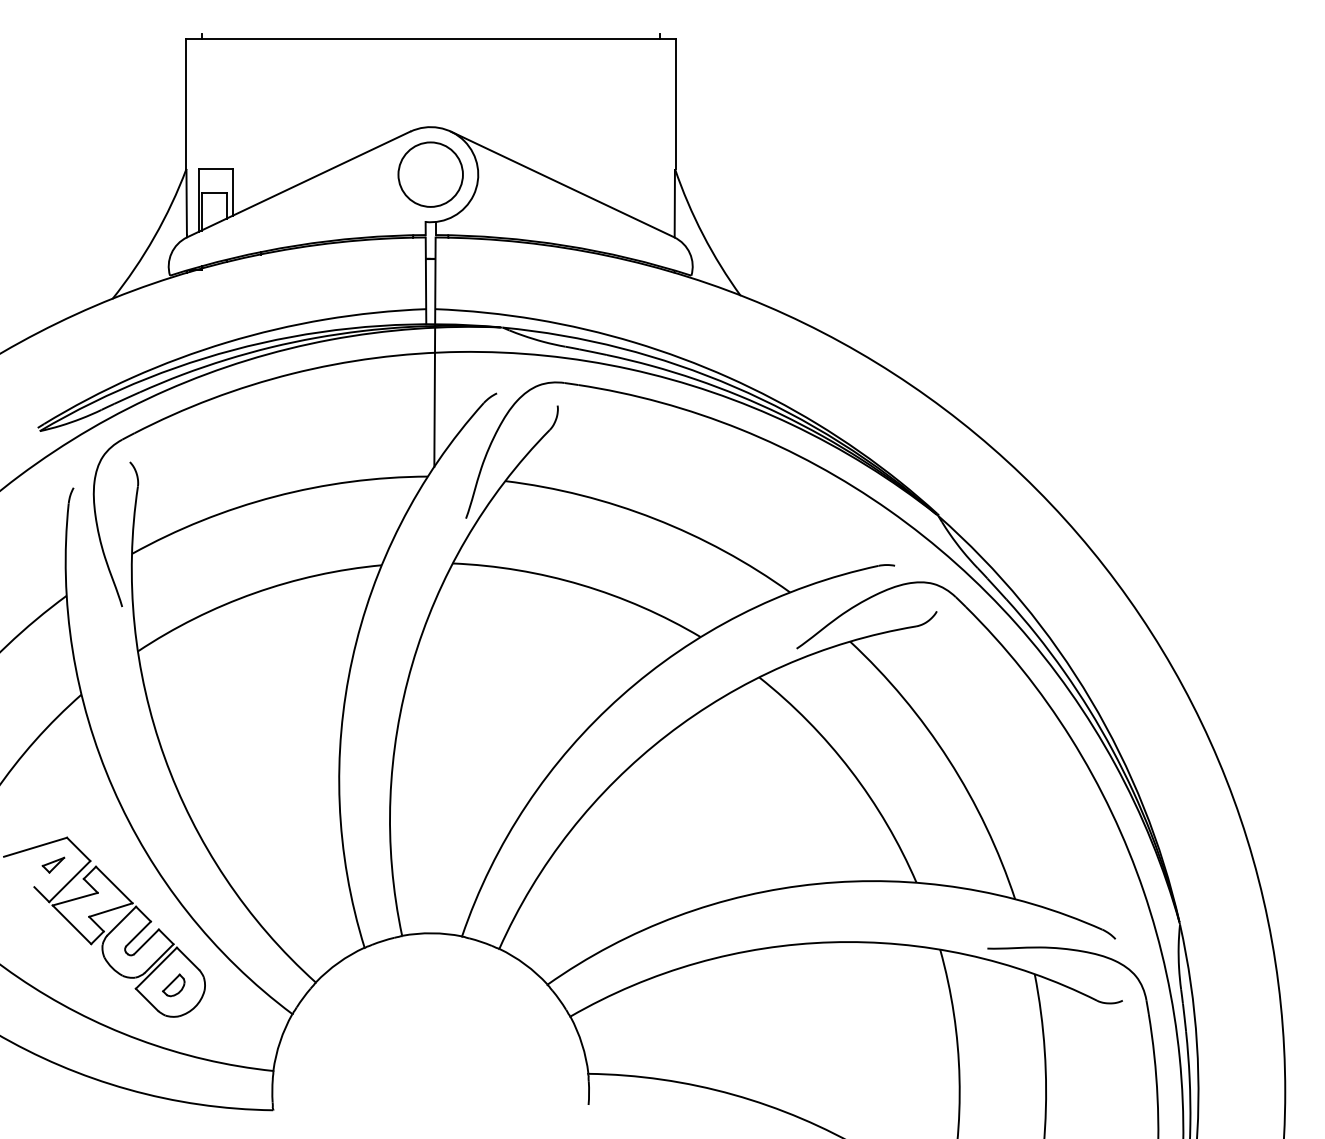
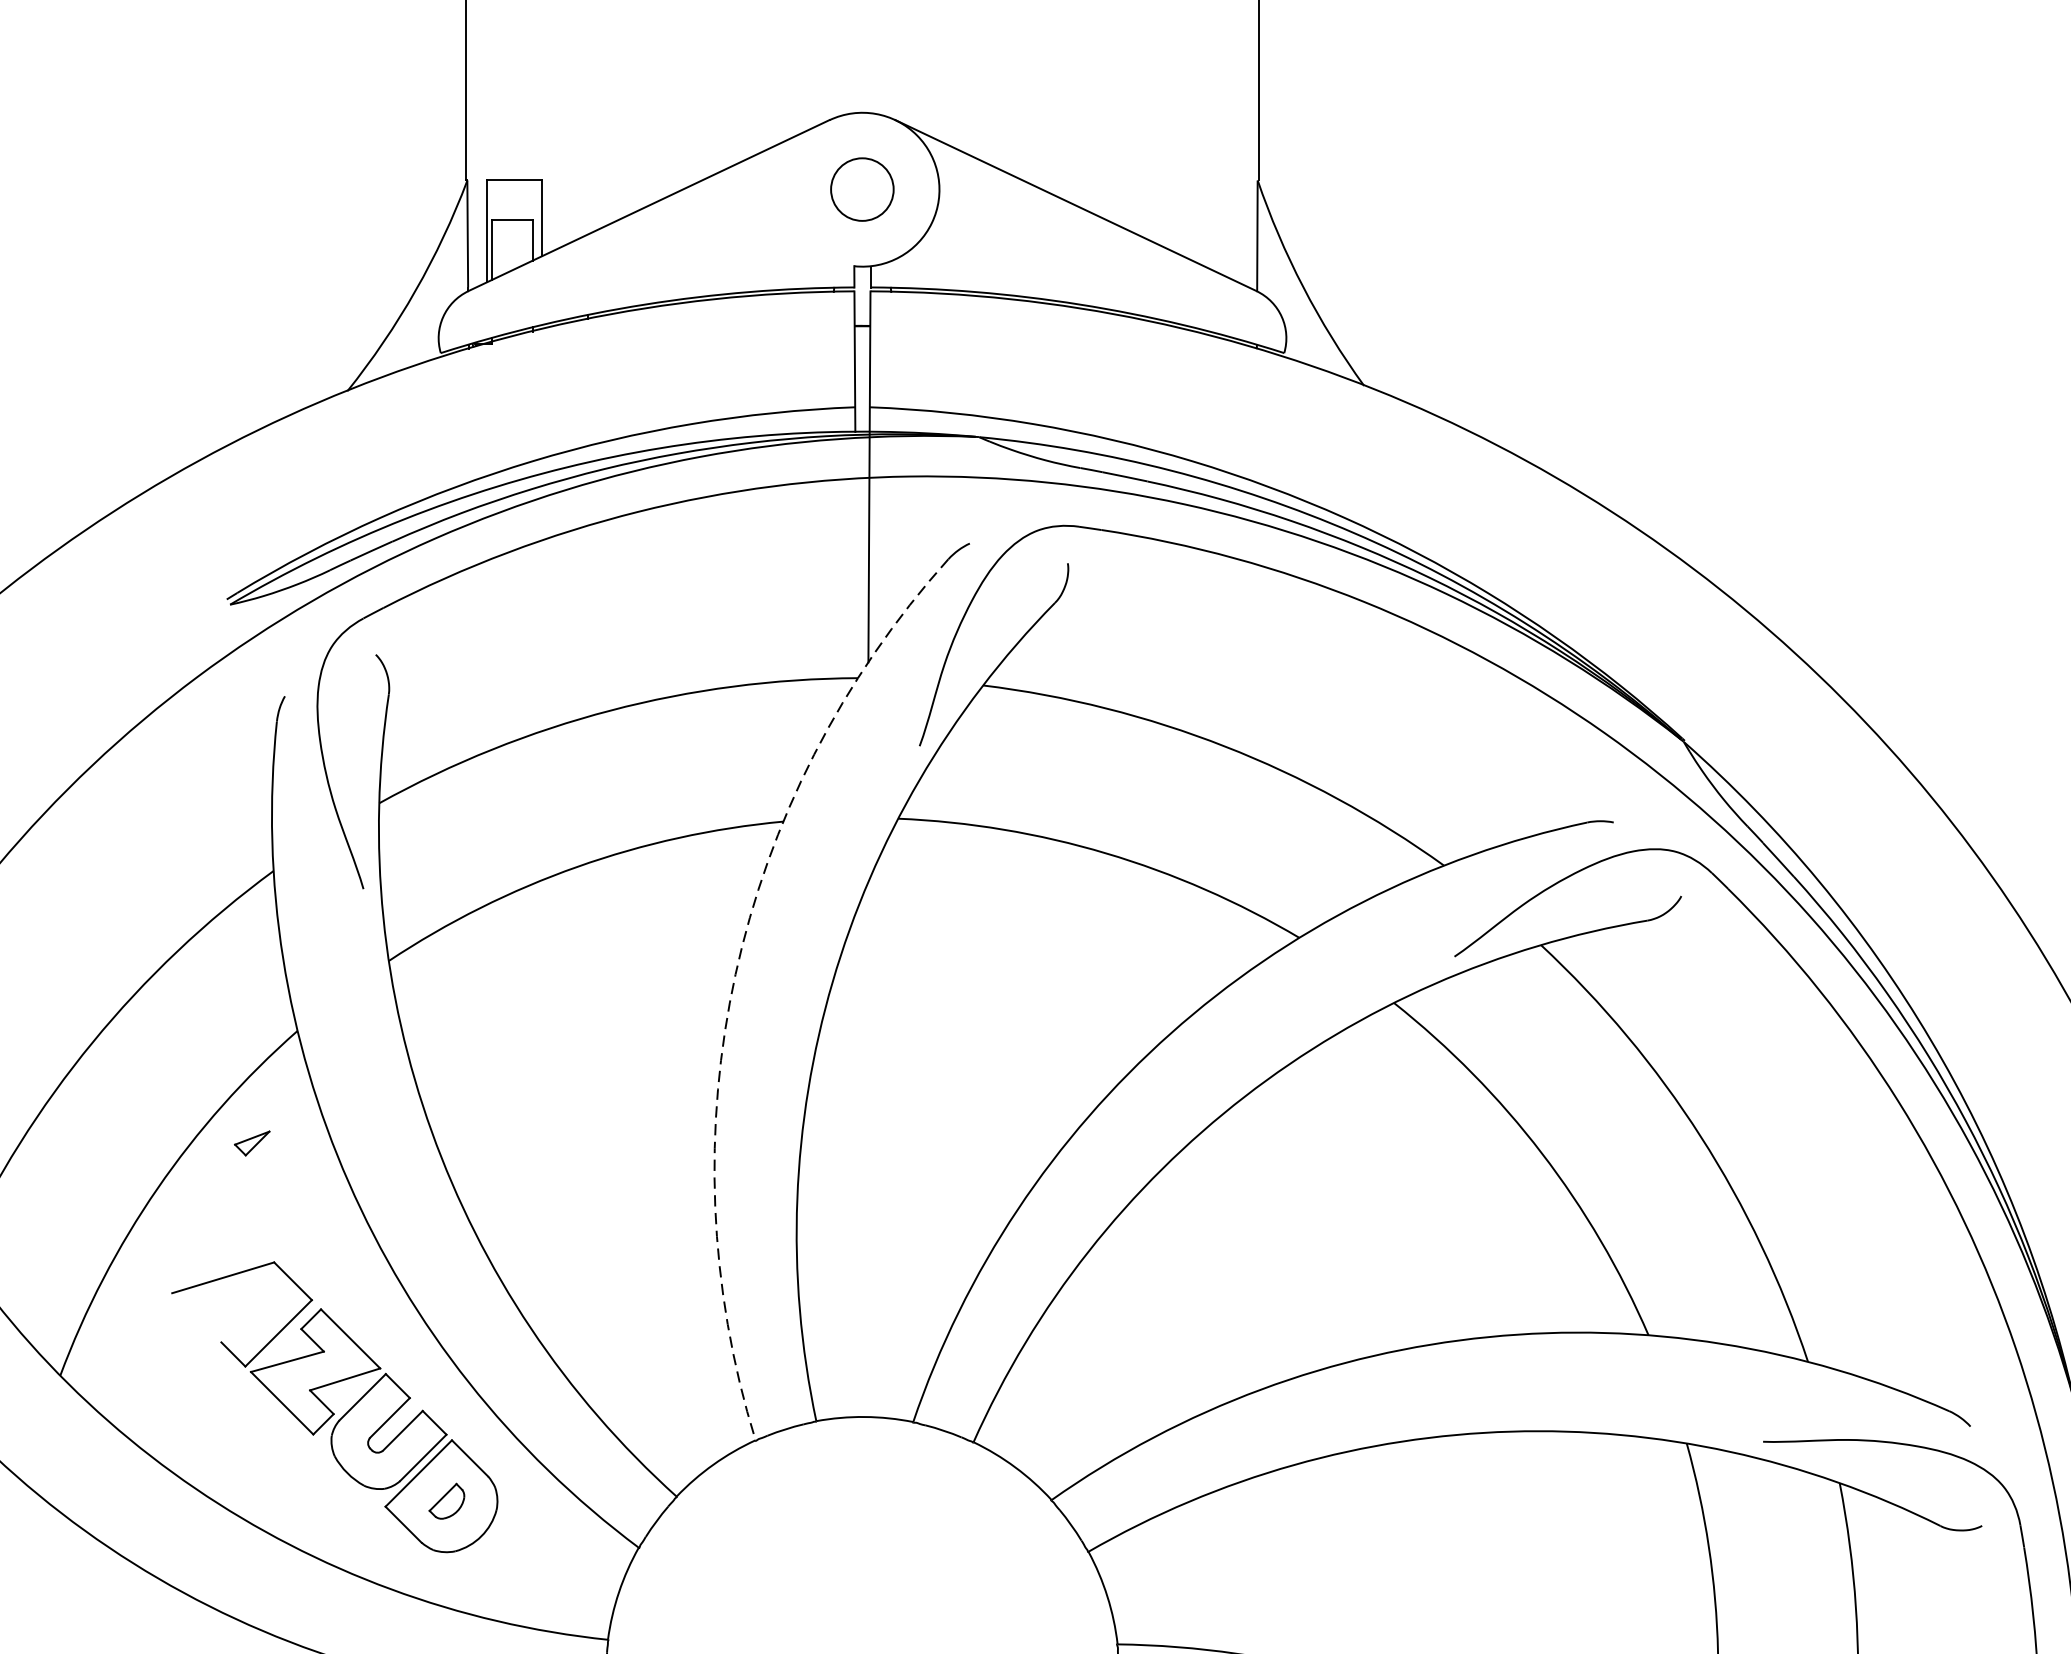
circle: (430, 174) -> (862, 189), size x0.6
arc: (352, 659) -> (735, 974), solid -> dashed
part: (53, 864) -> (252, 1142), moved

